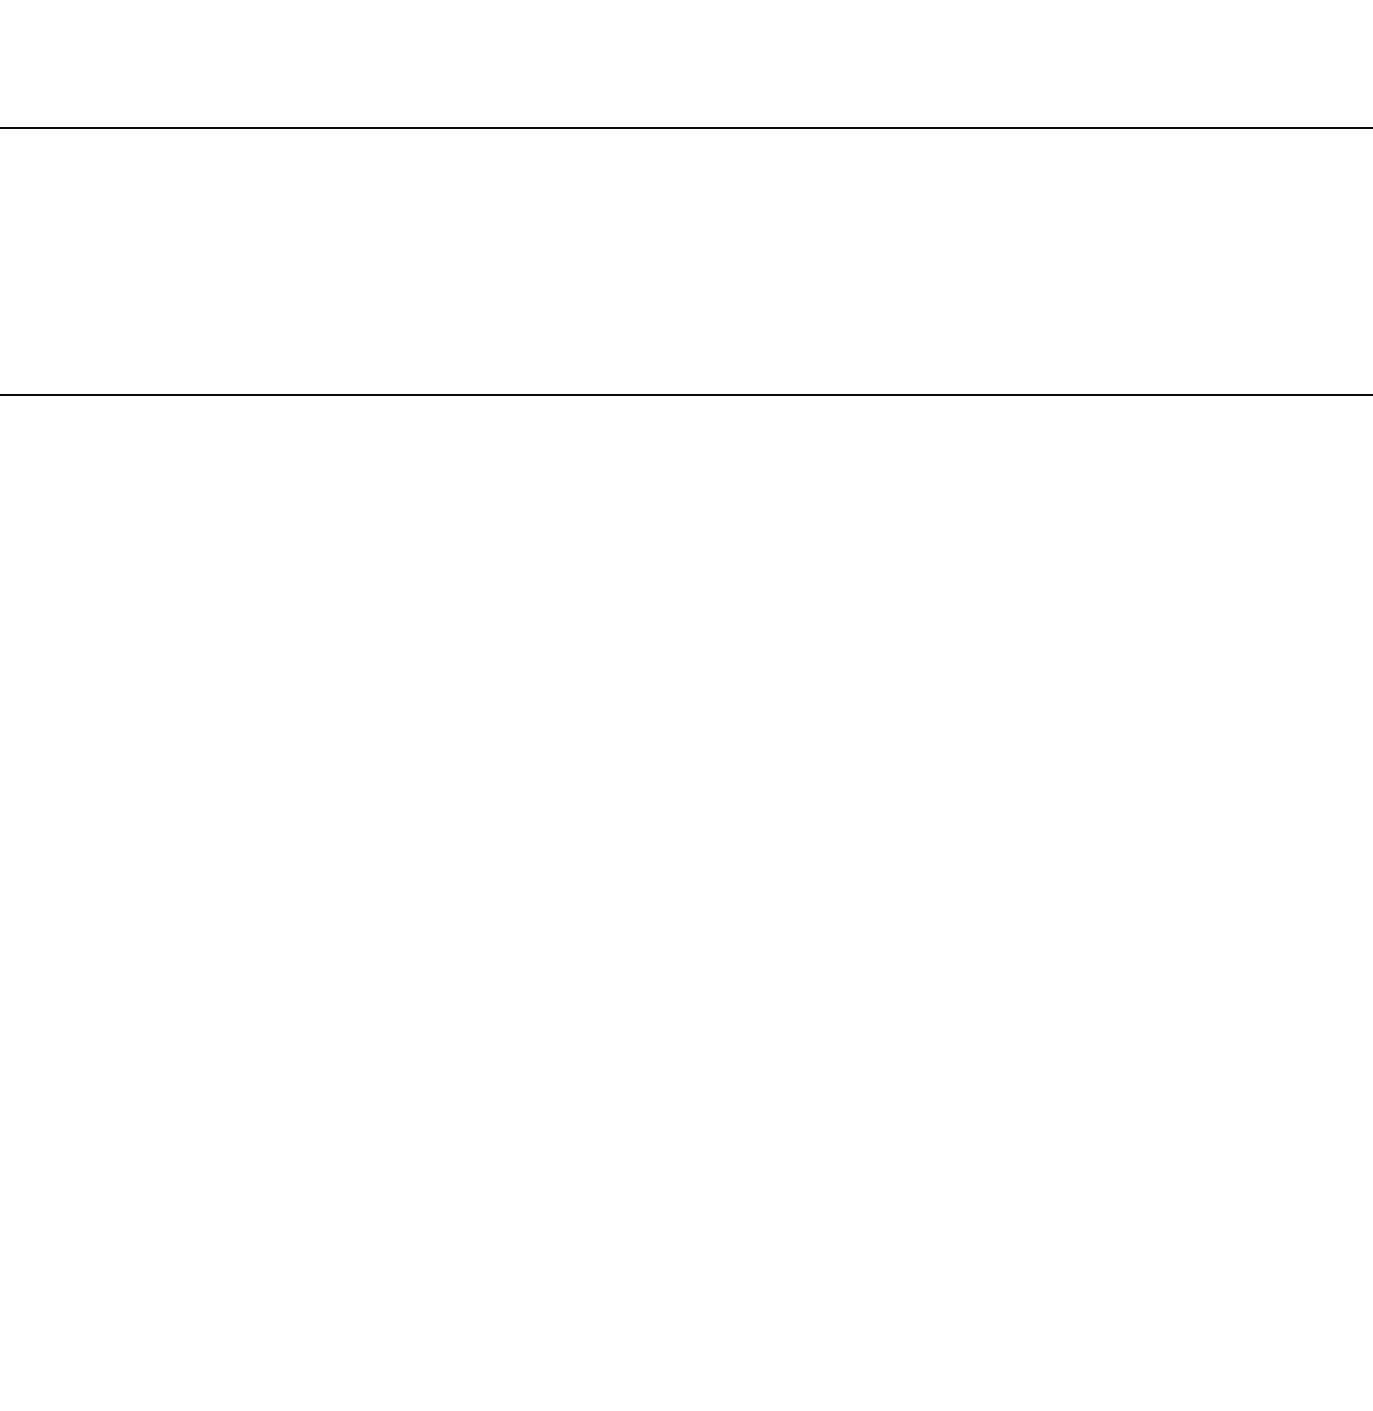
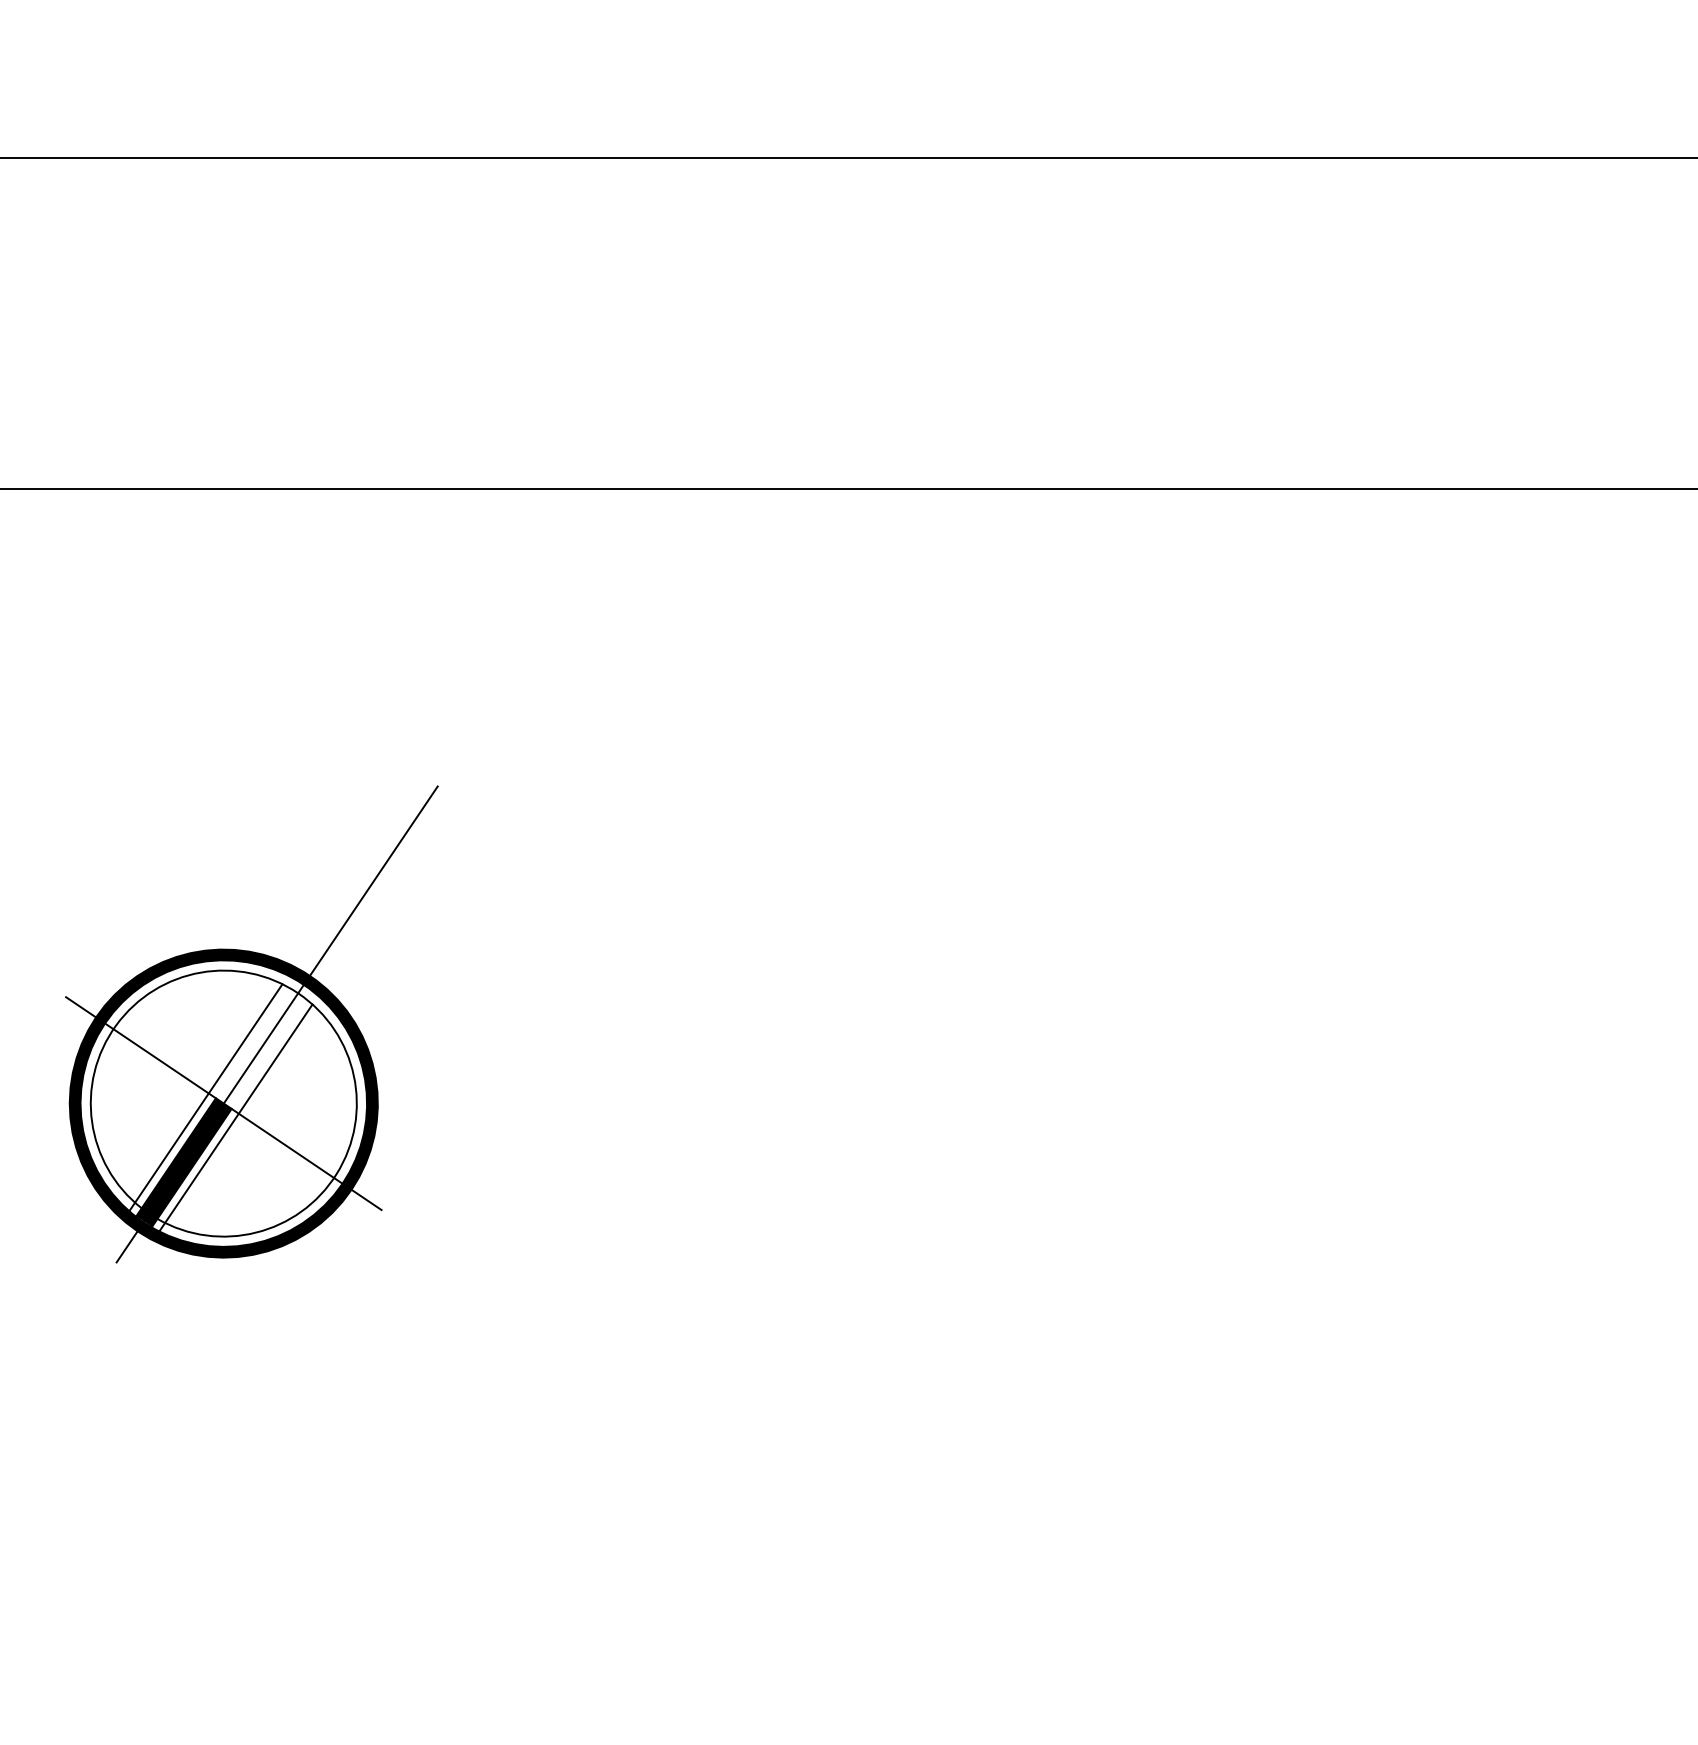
part: (203, 828) -> (251, 1024), added

